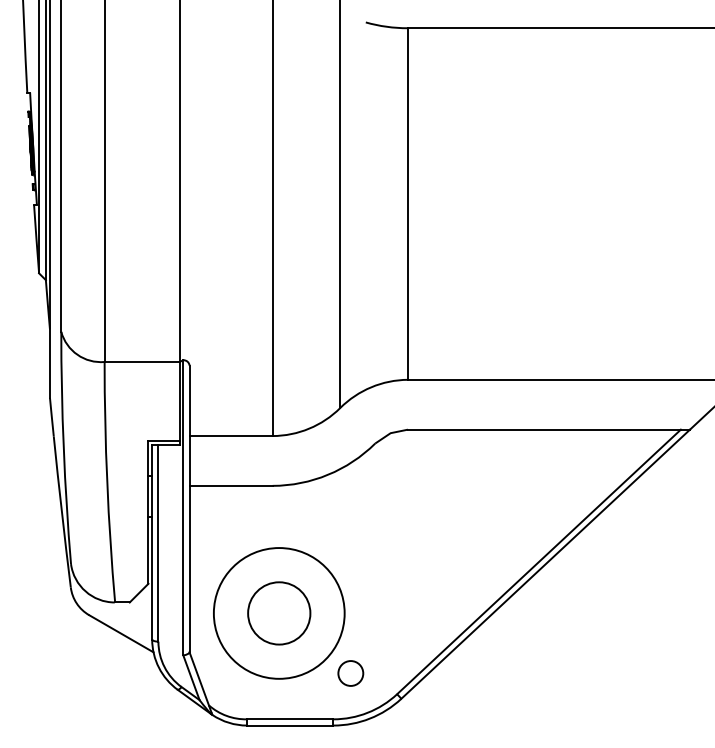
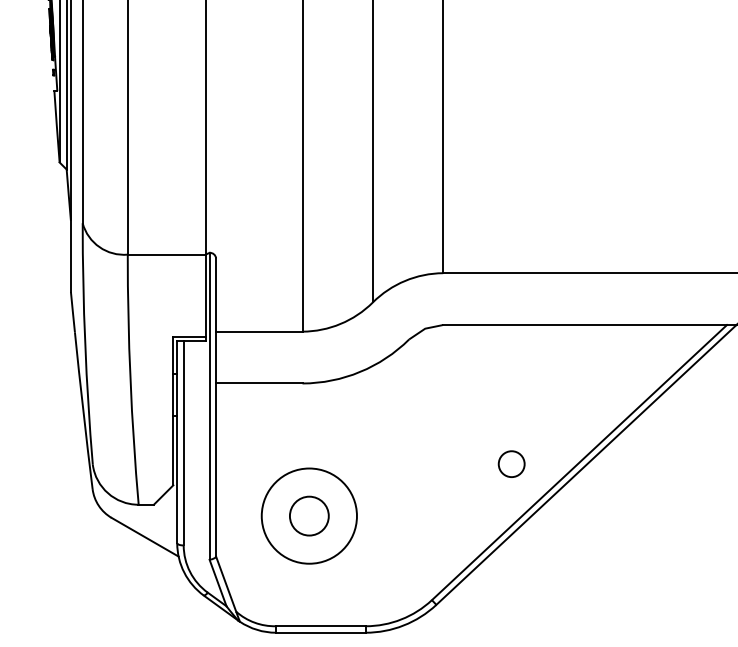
circle: (278, 613) -> (308, 516), size x0.7
circle: (279, 613) -> (309, 516), size x0.6
circle: (350, 673) -> (511, 464), moved

